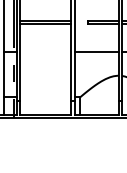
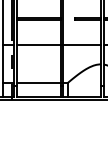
line: (45, 52) -> (38, 44), added
line: (45, 97) -> (38, 82), added

